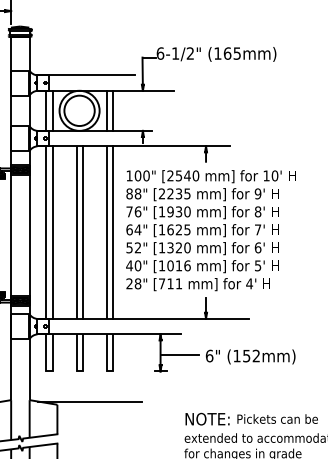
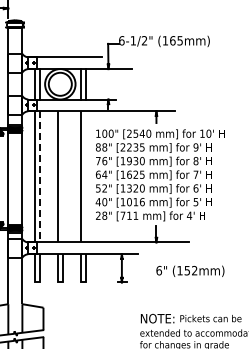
line: (52, 232) -> (39, 176), solid -> dashed
line: (82, 232) -> (62, 176), removed
line: (112, 232) -> (85, 176), removed
line: (179, 355) -> (136, 270), removed
line: (89, 401) -> (67, 305), removed

